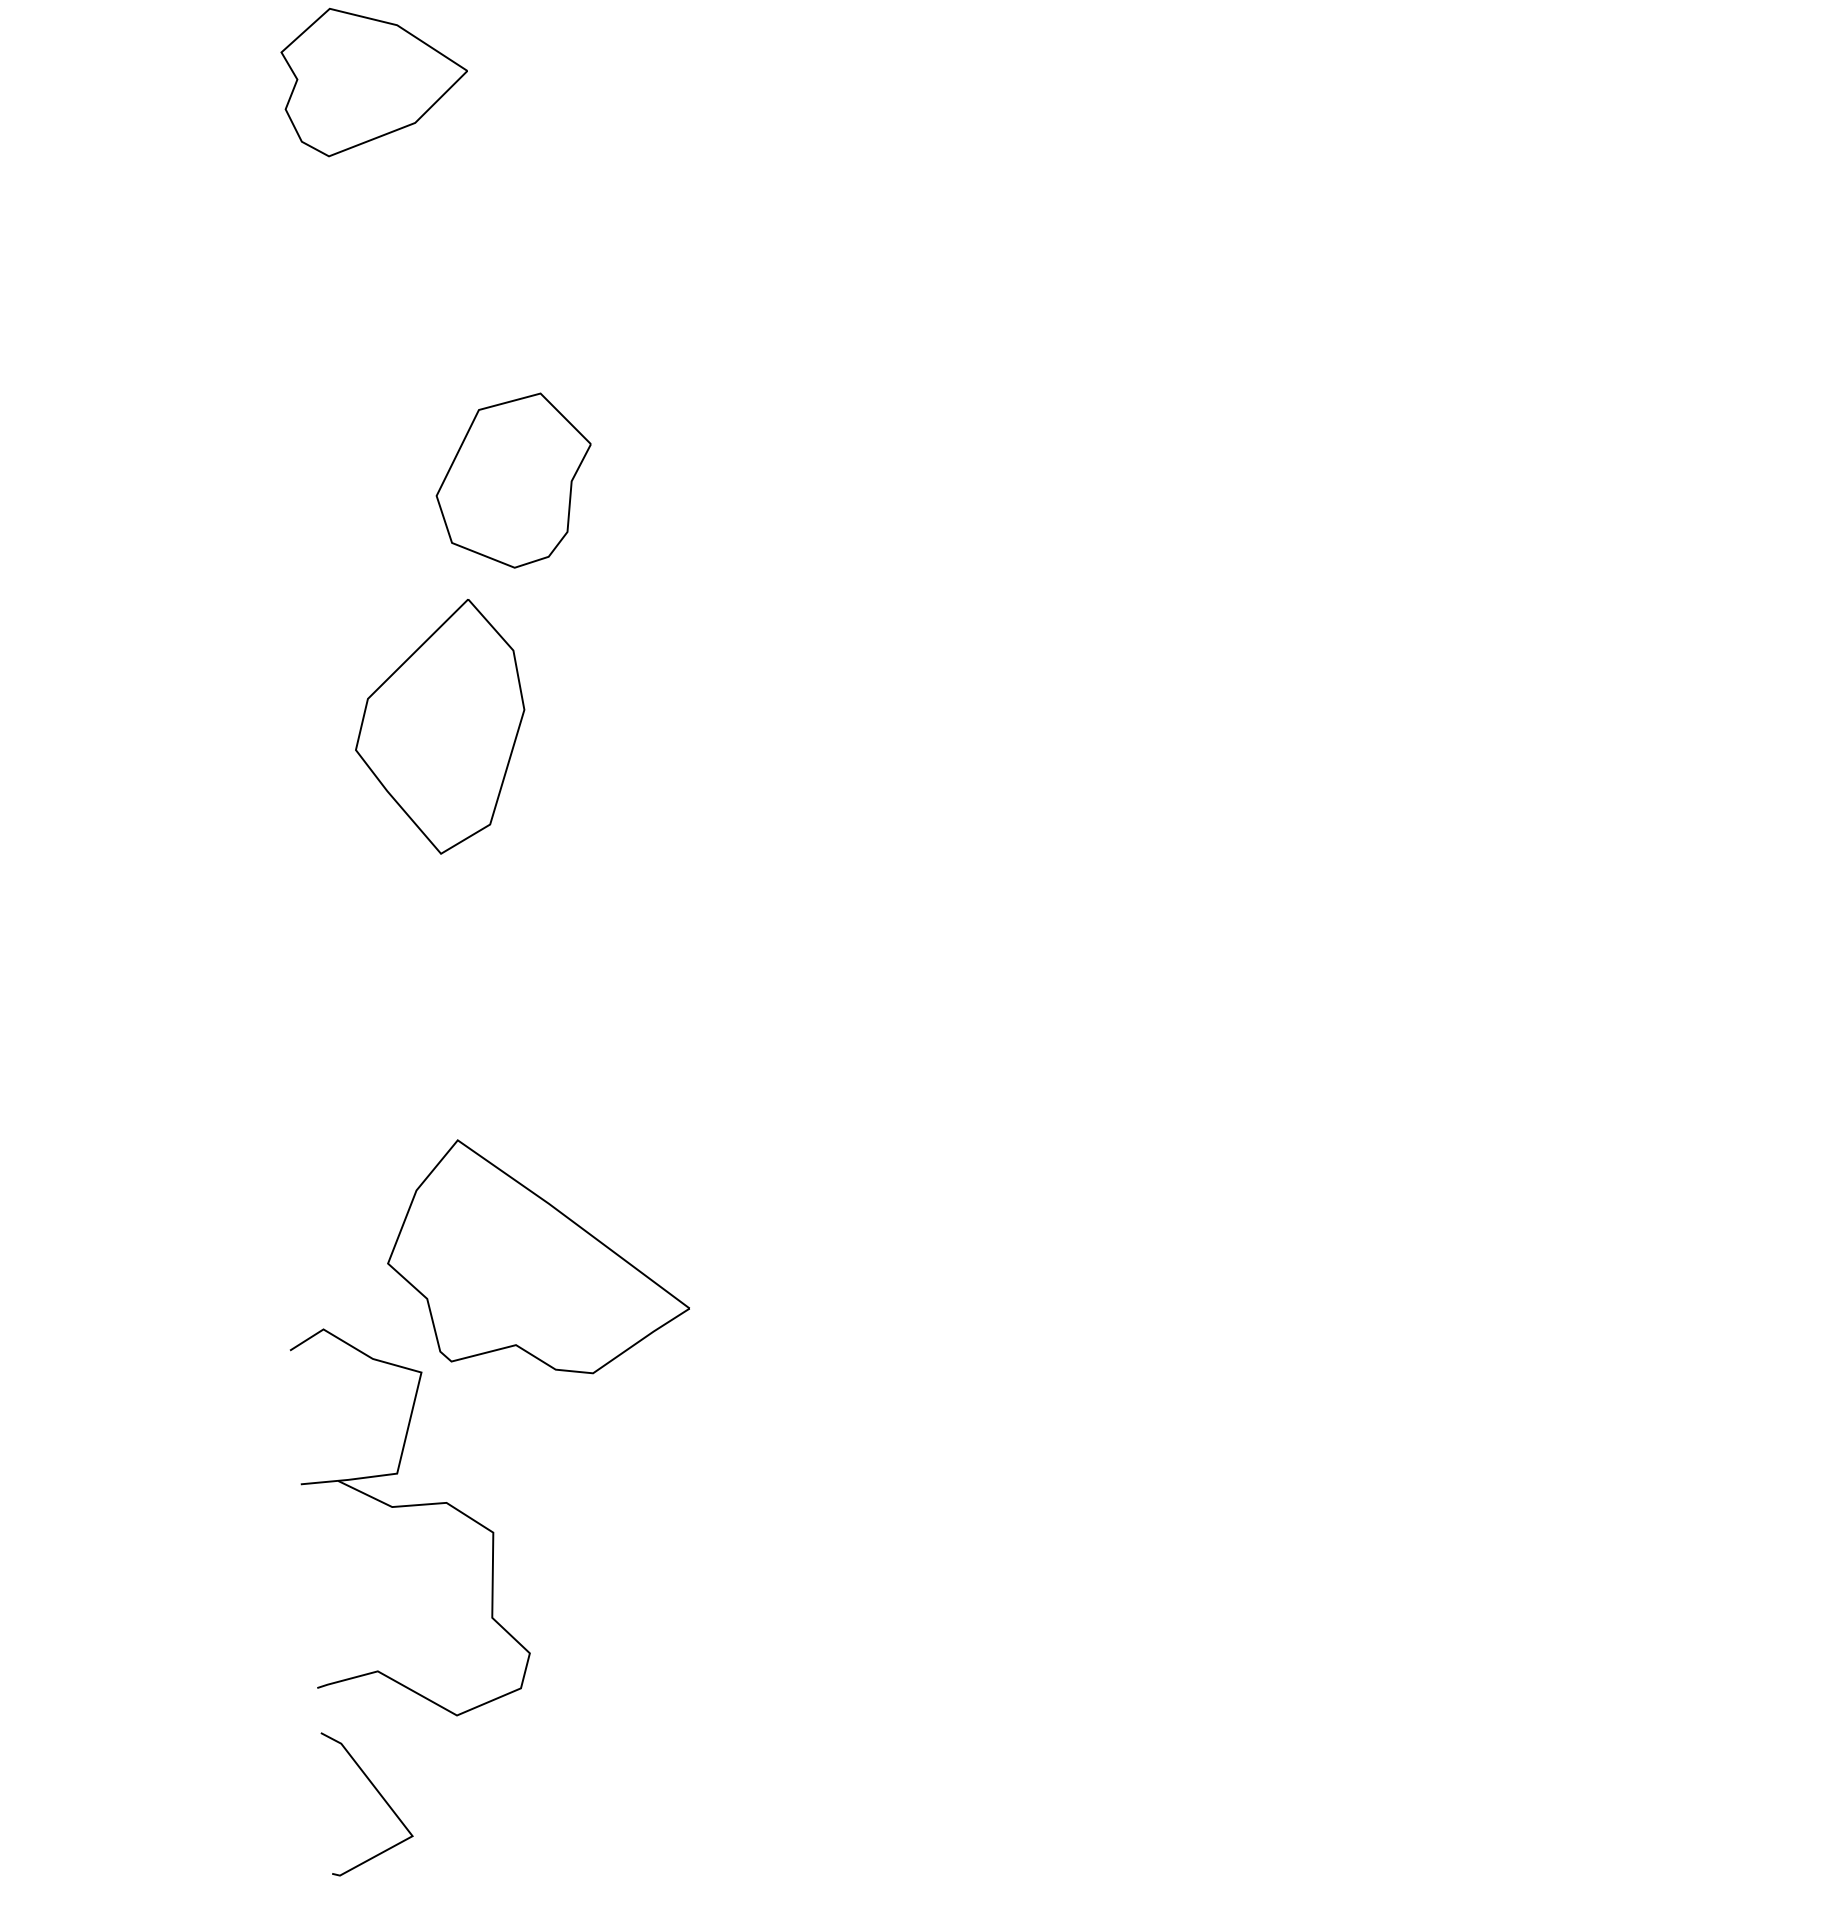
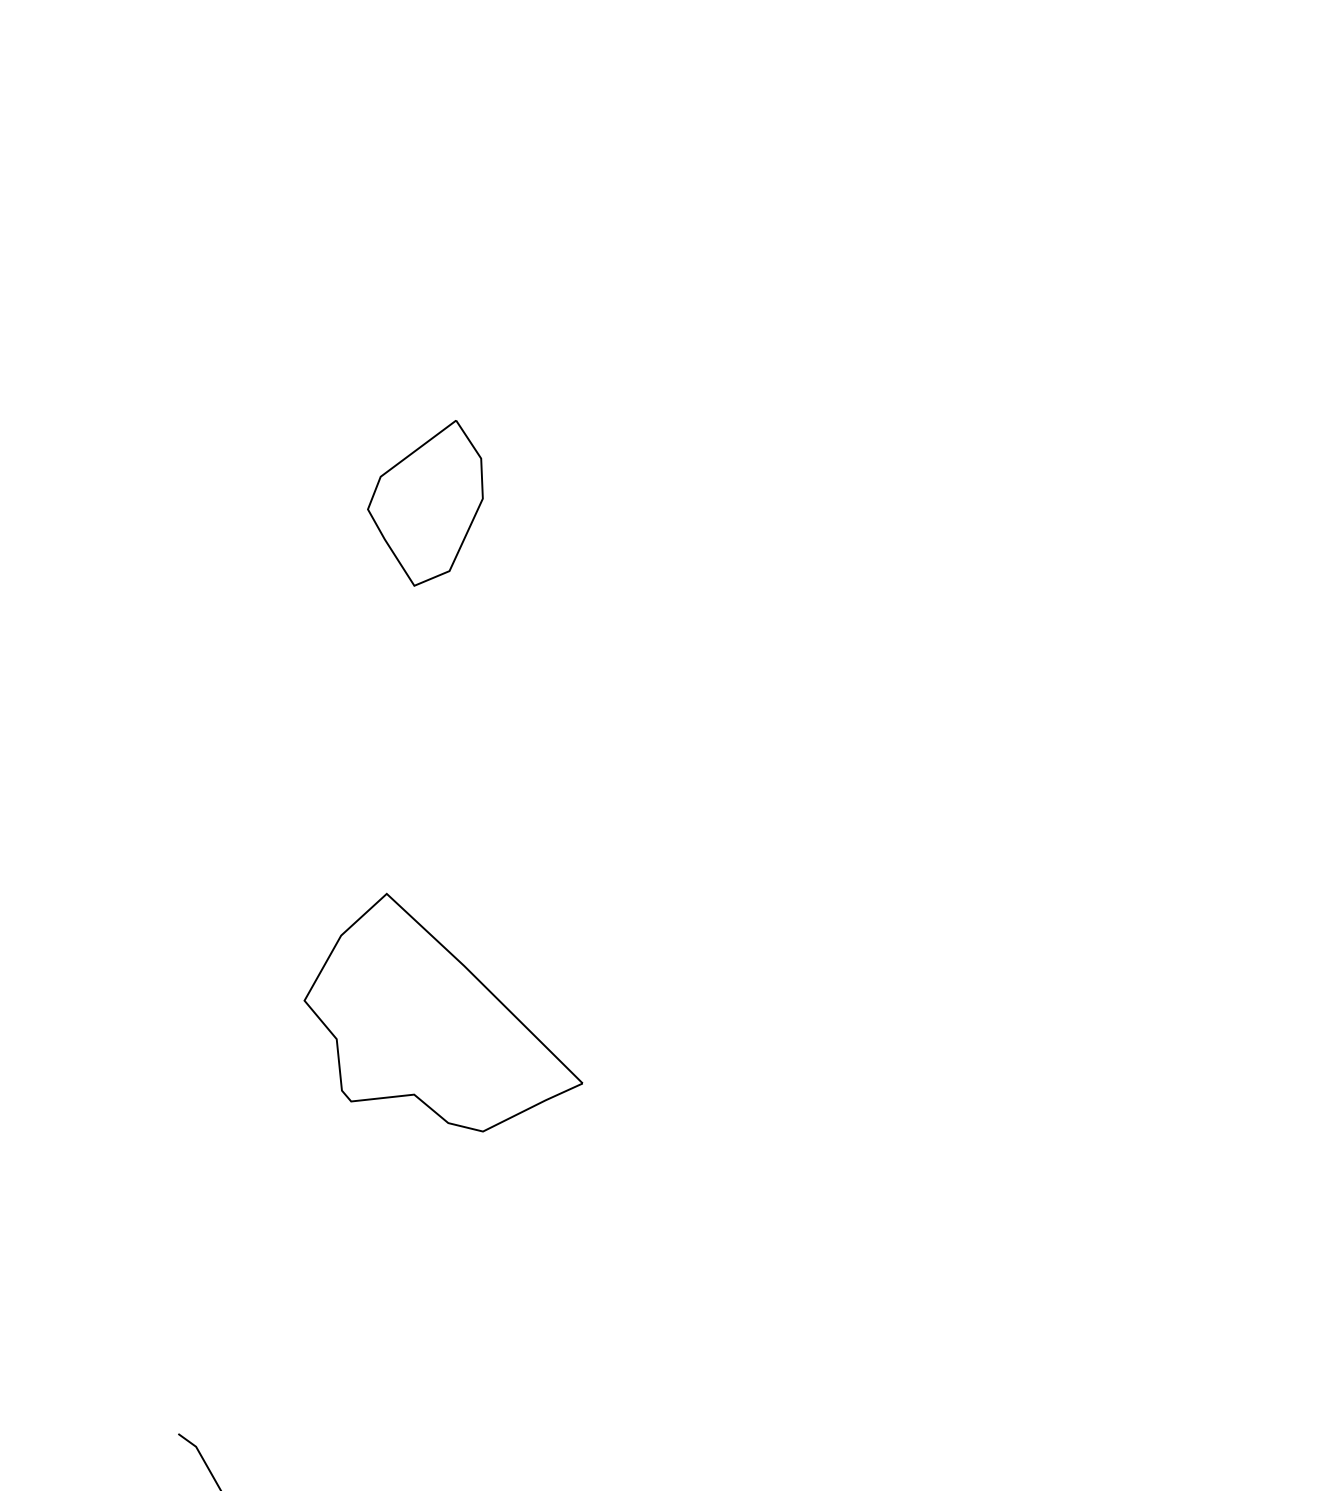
part: (513, 480) -> (527, 279), removed
part: (440, 726) -> (425, 501), size x0.7
part: (409, 1506) -> (292, 1232), removed

